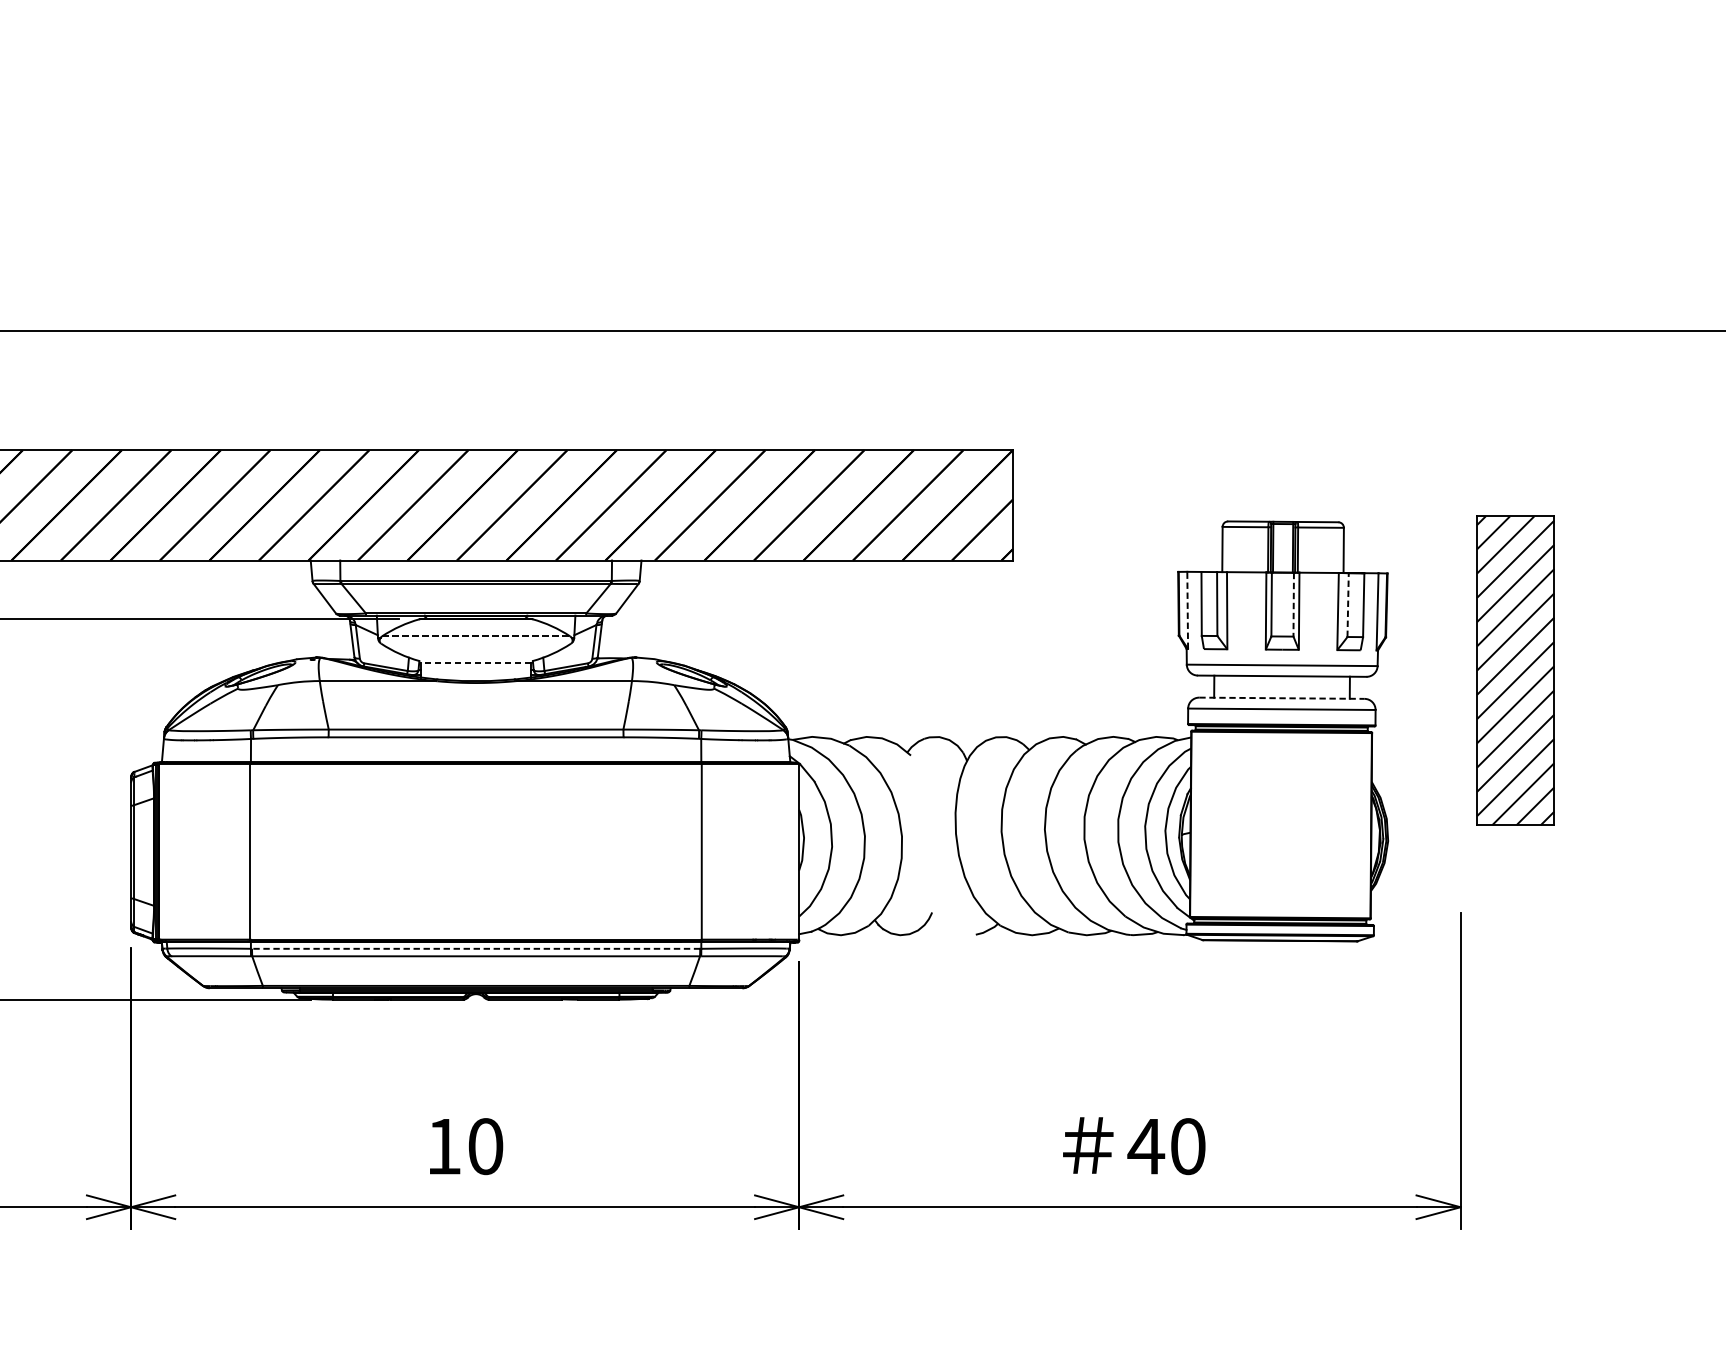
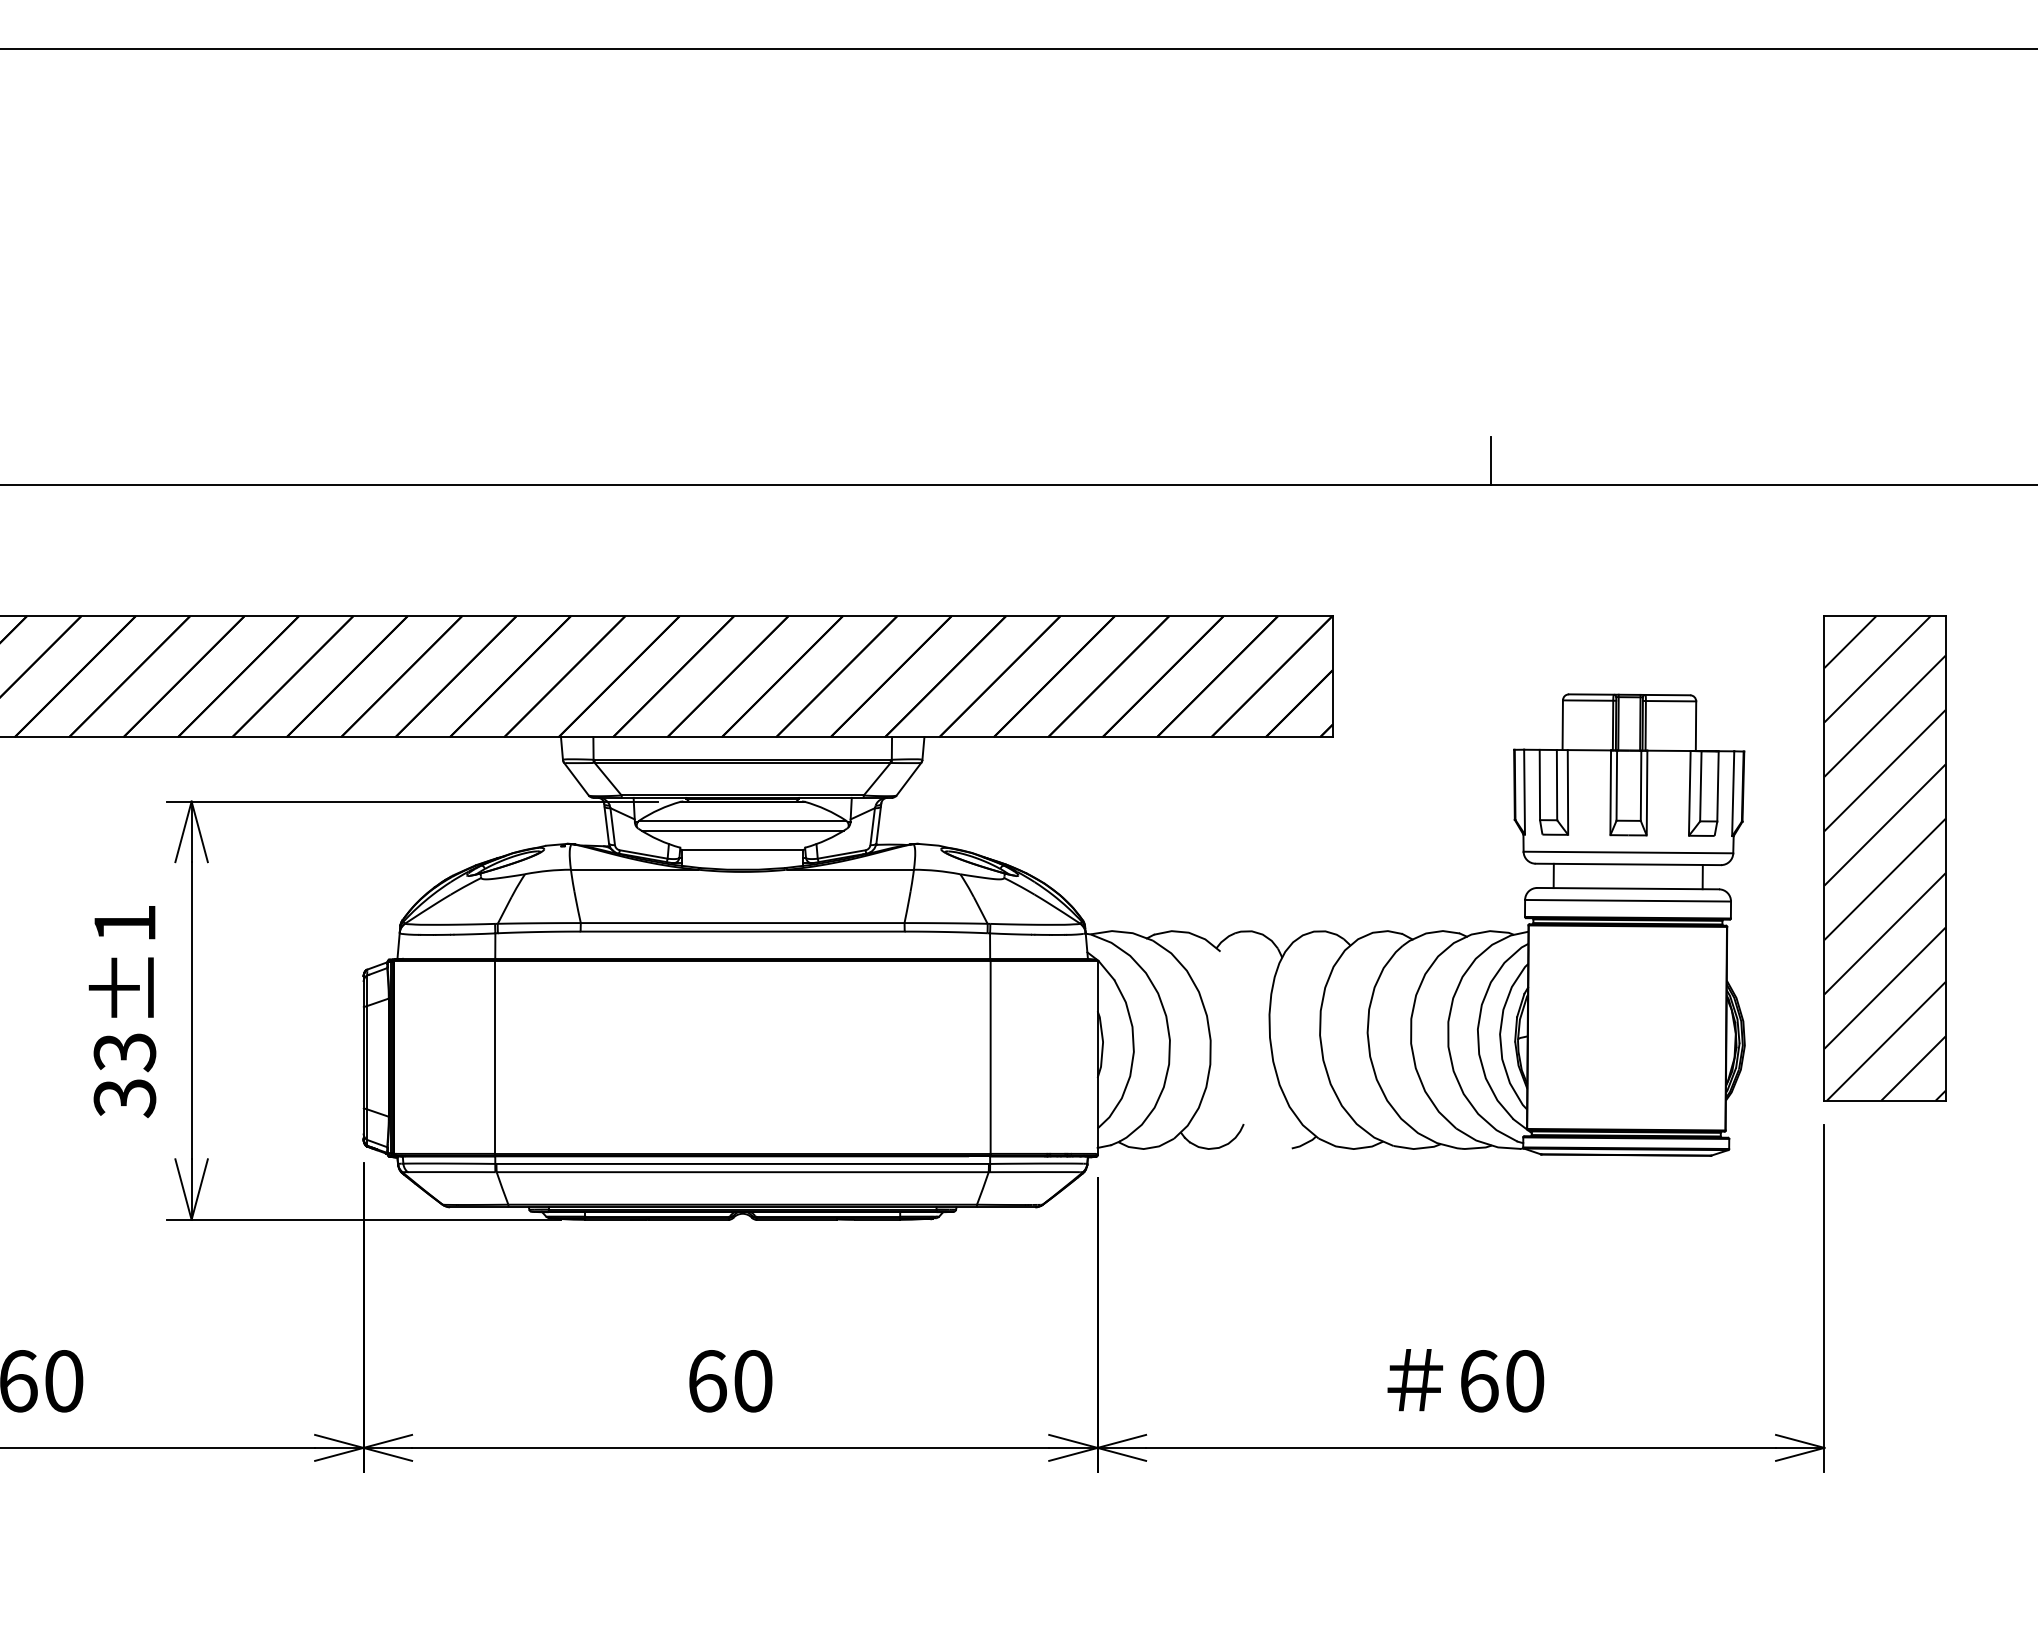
line: (1156, 308) -> (1490, 460), added
line: (1347, 604) -> (1700, 785), dashed -> solid
line: (1294, 605) -> (1641, 786), dashed -> solid
line: (1187, 609) -> (1524, 791), dashed -> solid
line: (476, 636) -> (743, 820), dashed -> solid
line: (475, 645) -> (742, 830), added
line: (475, 662) -> (742, 849), dashed -> solid
part: (1515, 670) -> (1884, 858), size x1.43
line: (1282, 698) -> (1628, 888), dashed -> solid
line: (475, 948) -> (742, 1163), dashed -> solid
text: (444, 1146) -> (707, 1381), 10 -> 60
text: (1145, 1146) -> (1478, 1381), 40 -> 60

